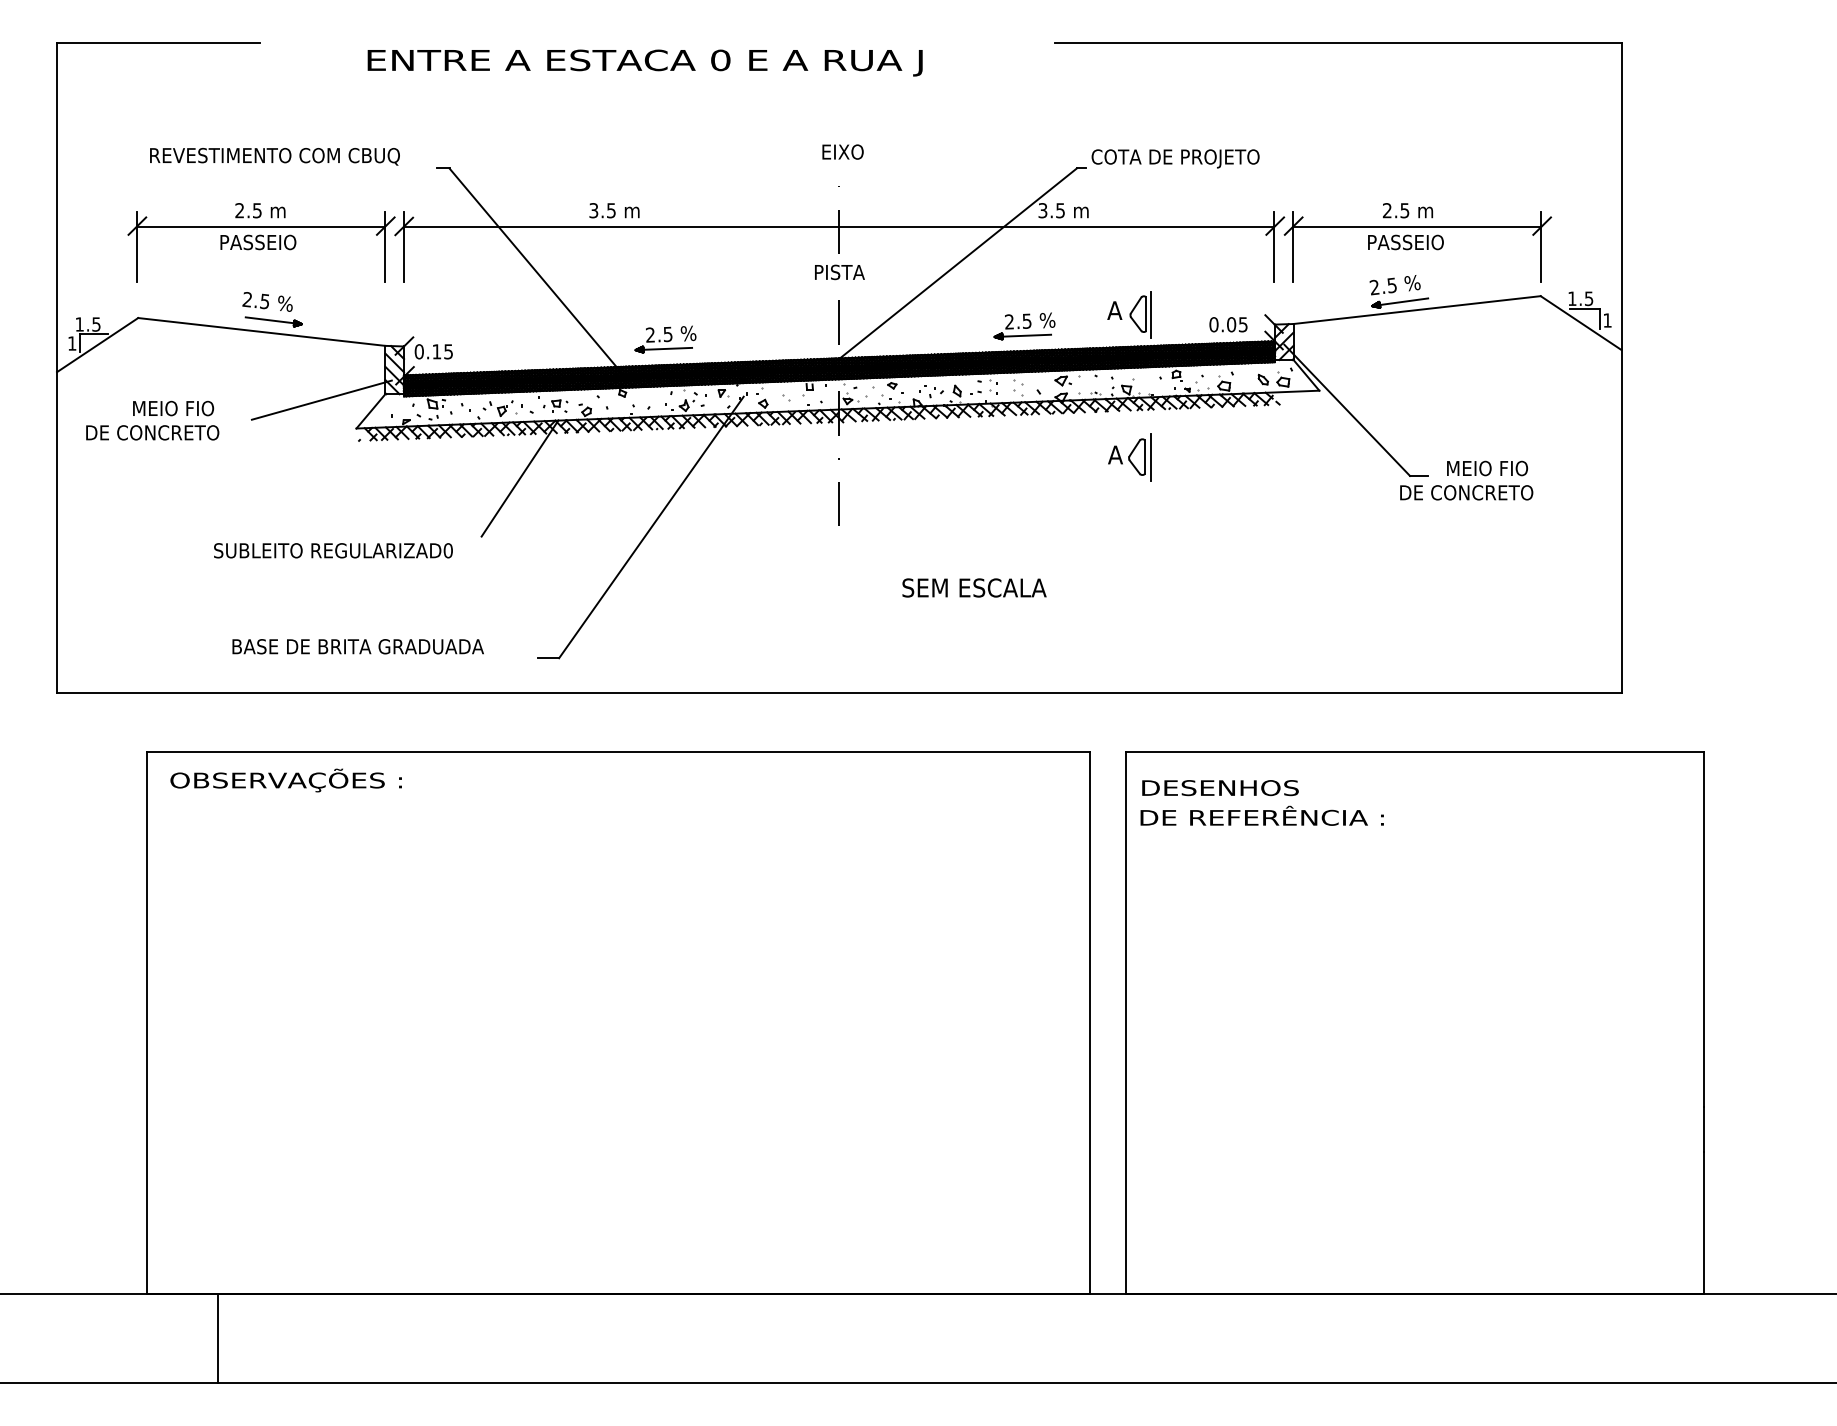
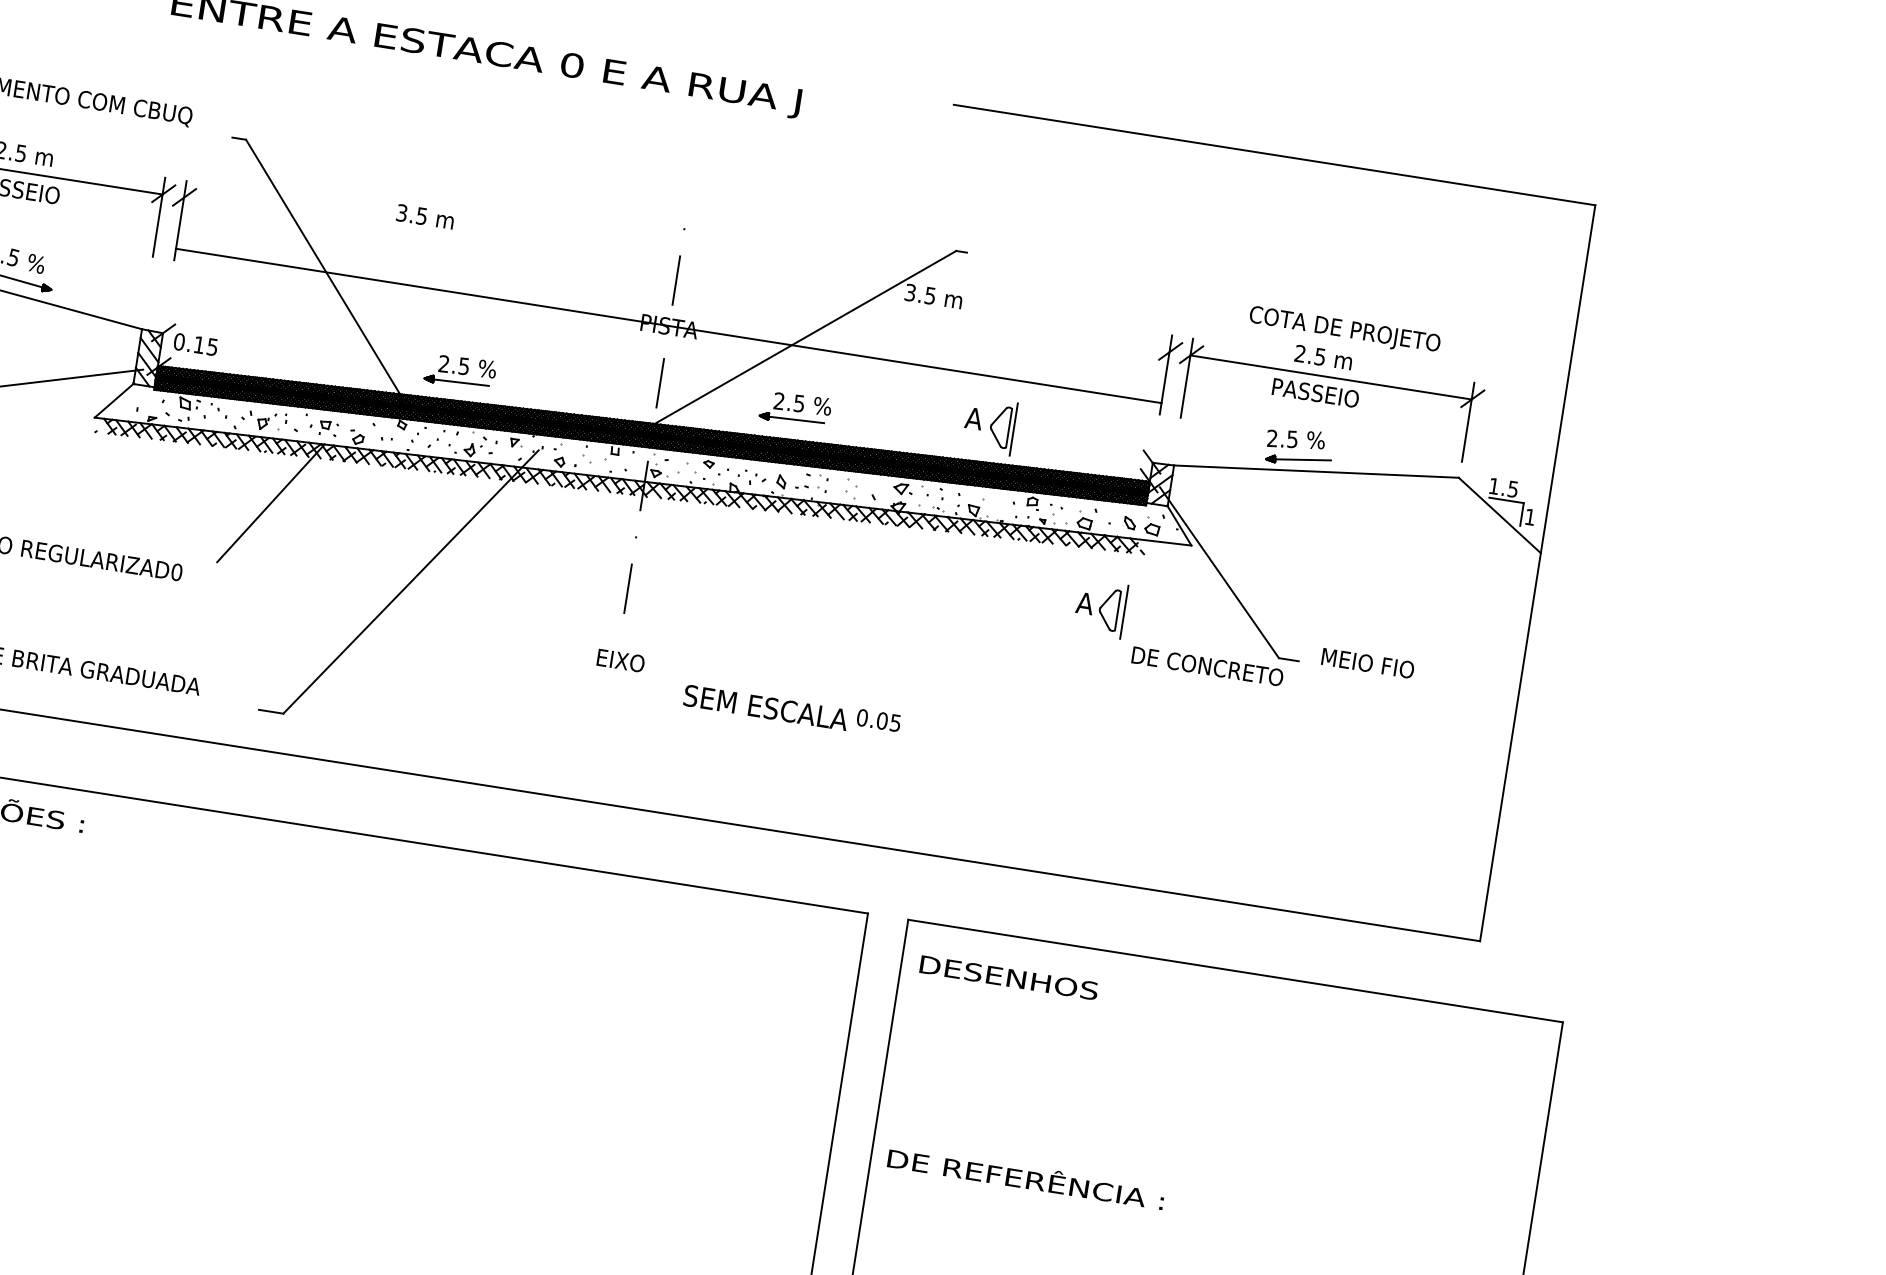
text: (842, 151) -> (620, 660), moved
text: (1175, 158) -> (1344, 330), moved
line: (838, 226) -> (668, 325), moved
text: (1228, 324) -> (878, 720), moved
part: (1024, 326) -> (795, 409), moved
part: (1129, 457) -> (1100, 608), moved
text: (1466, 492) -> (1207, 666), moved
text: (1261, 815) -> (1025, 1176), moved

